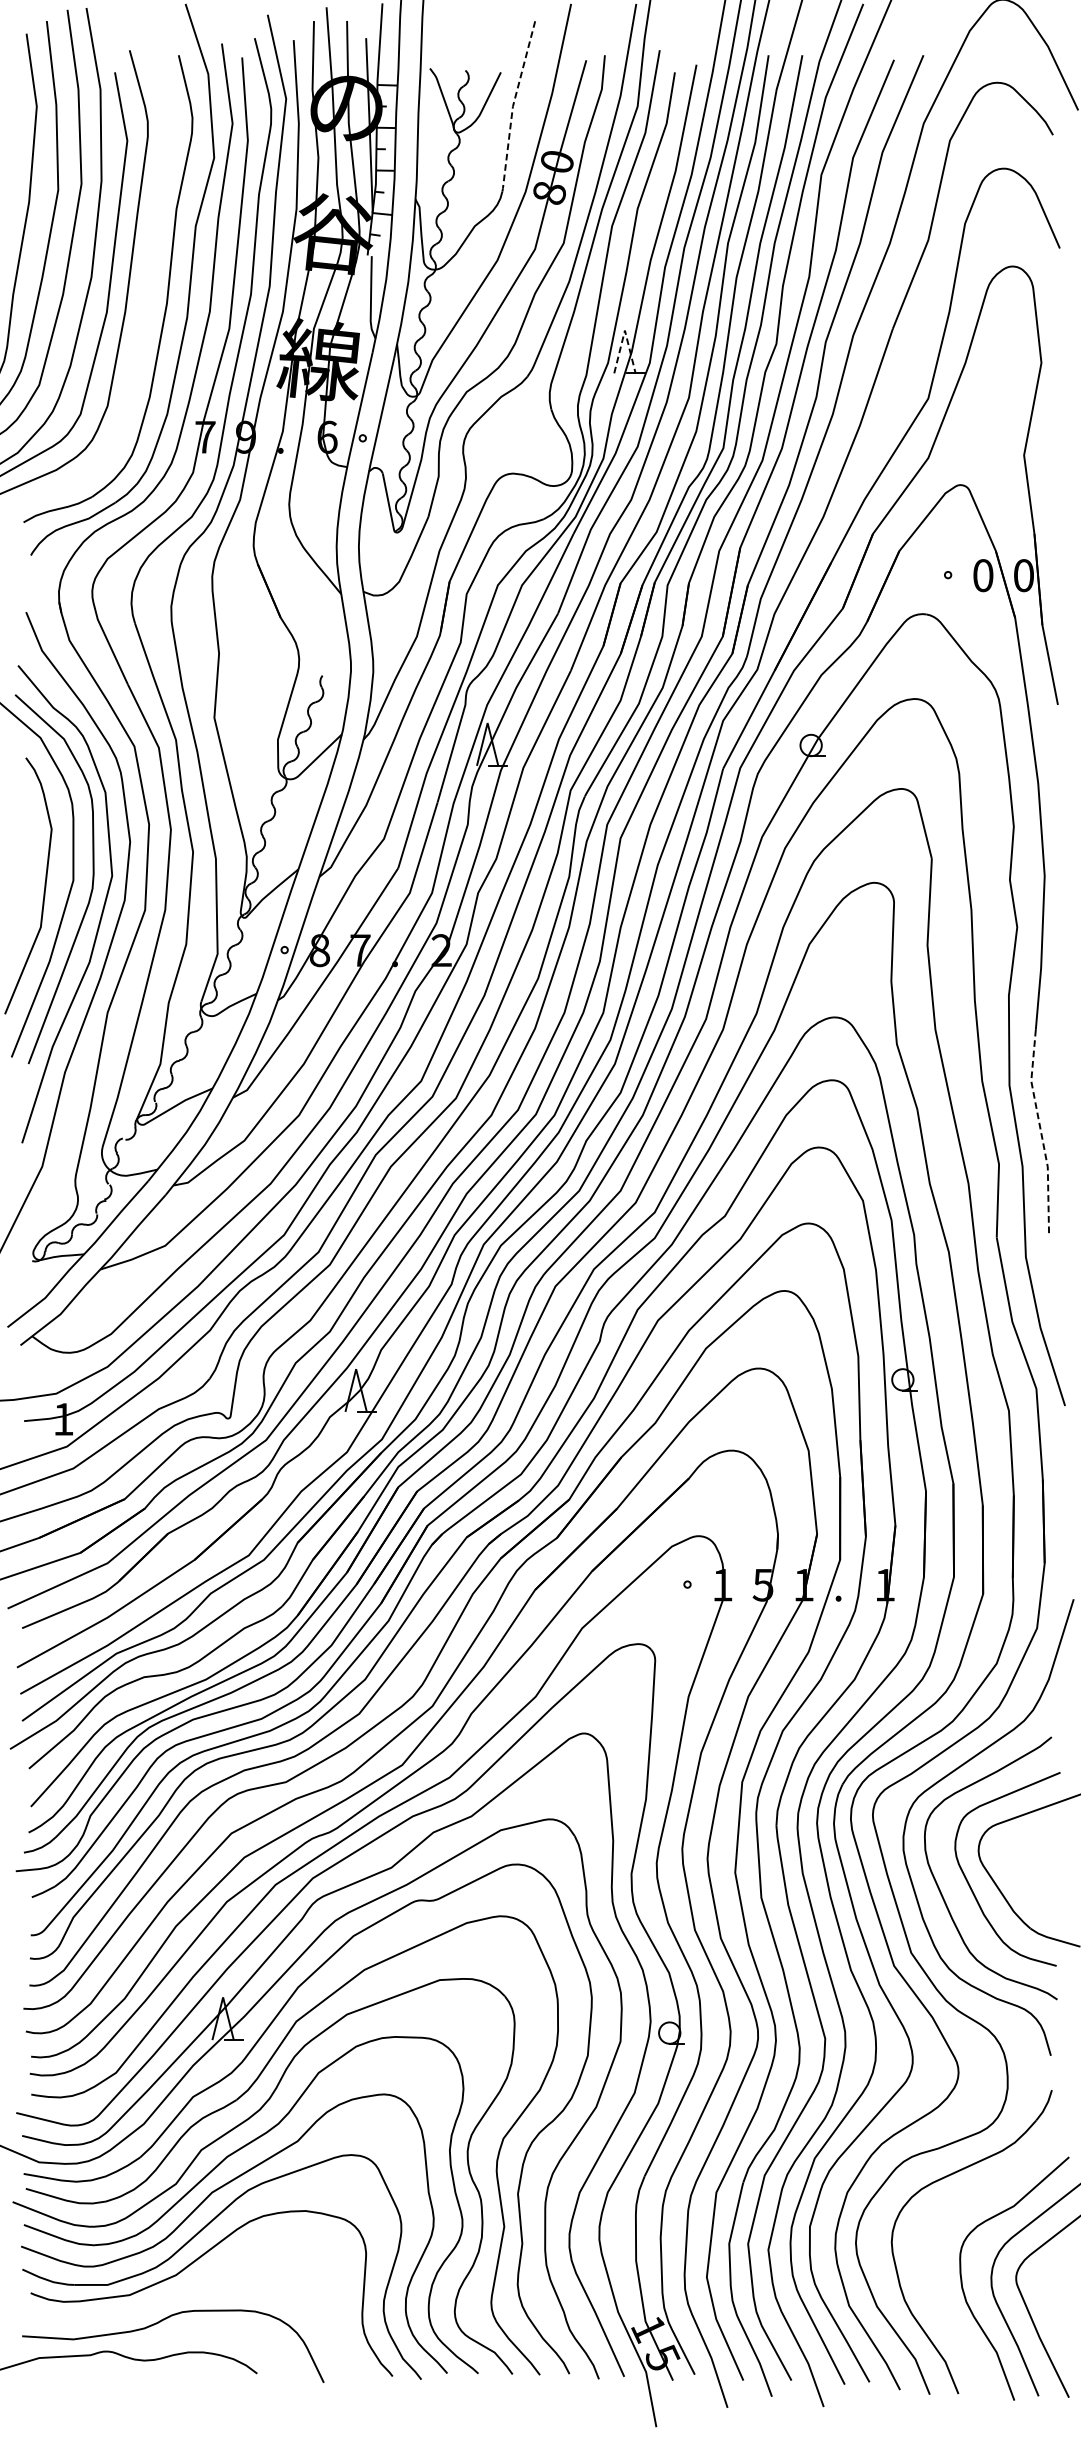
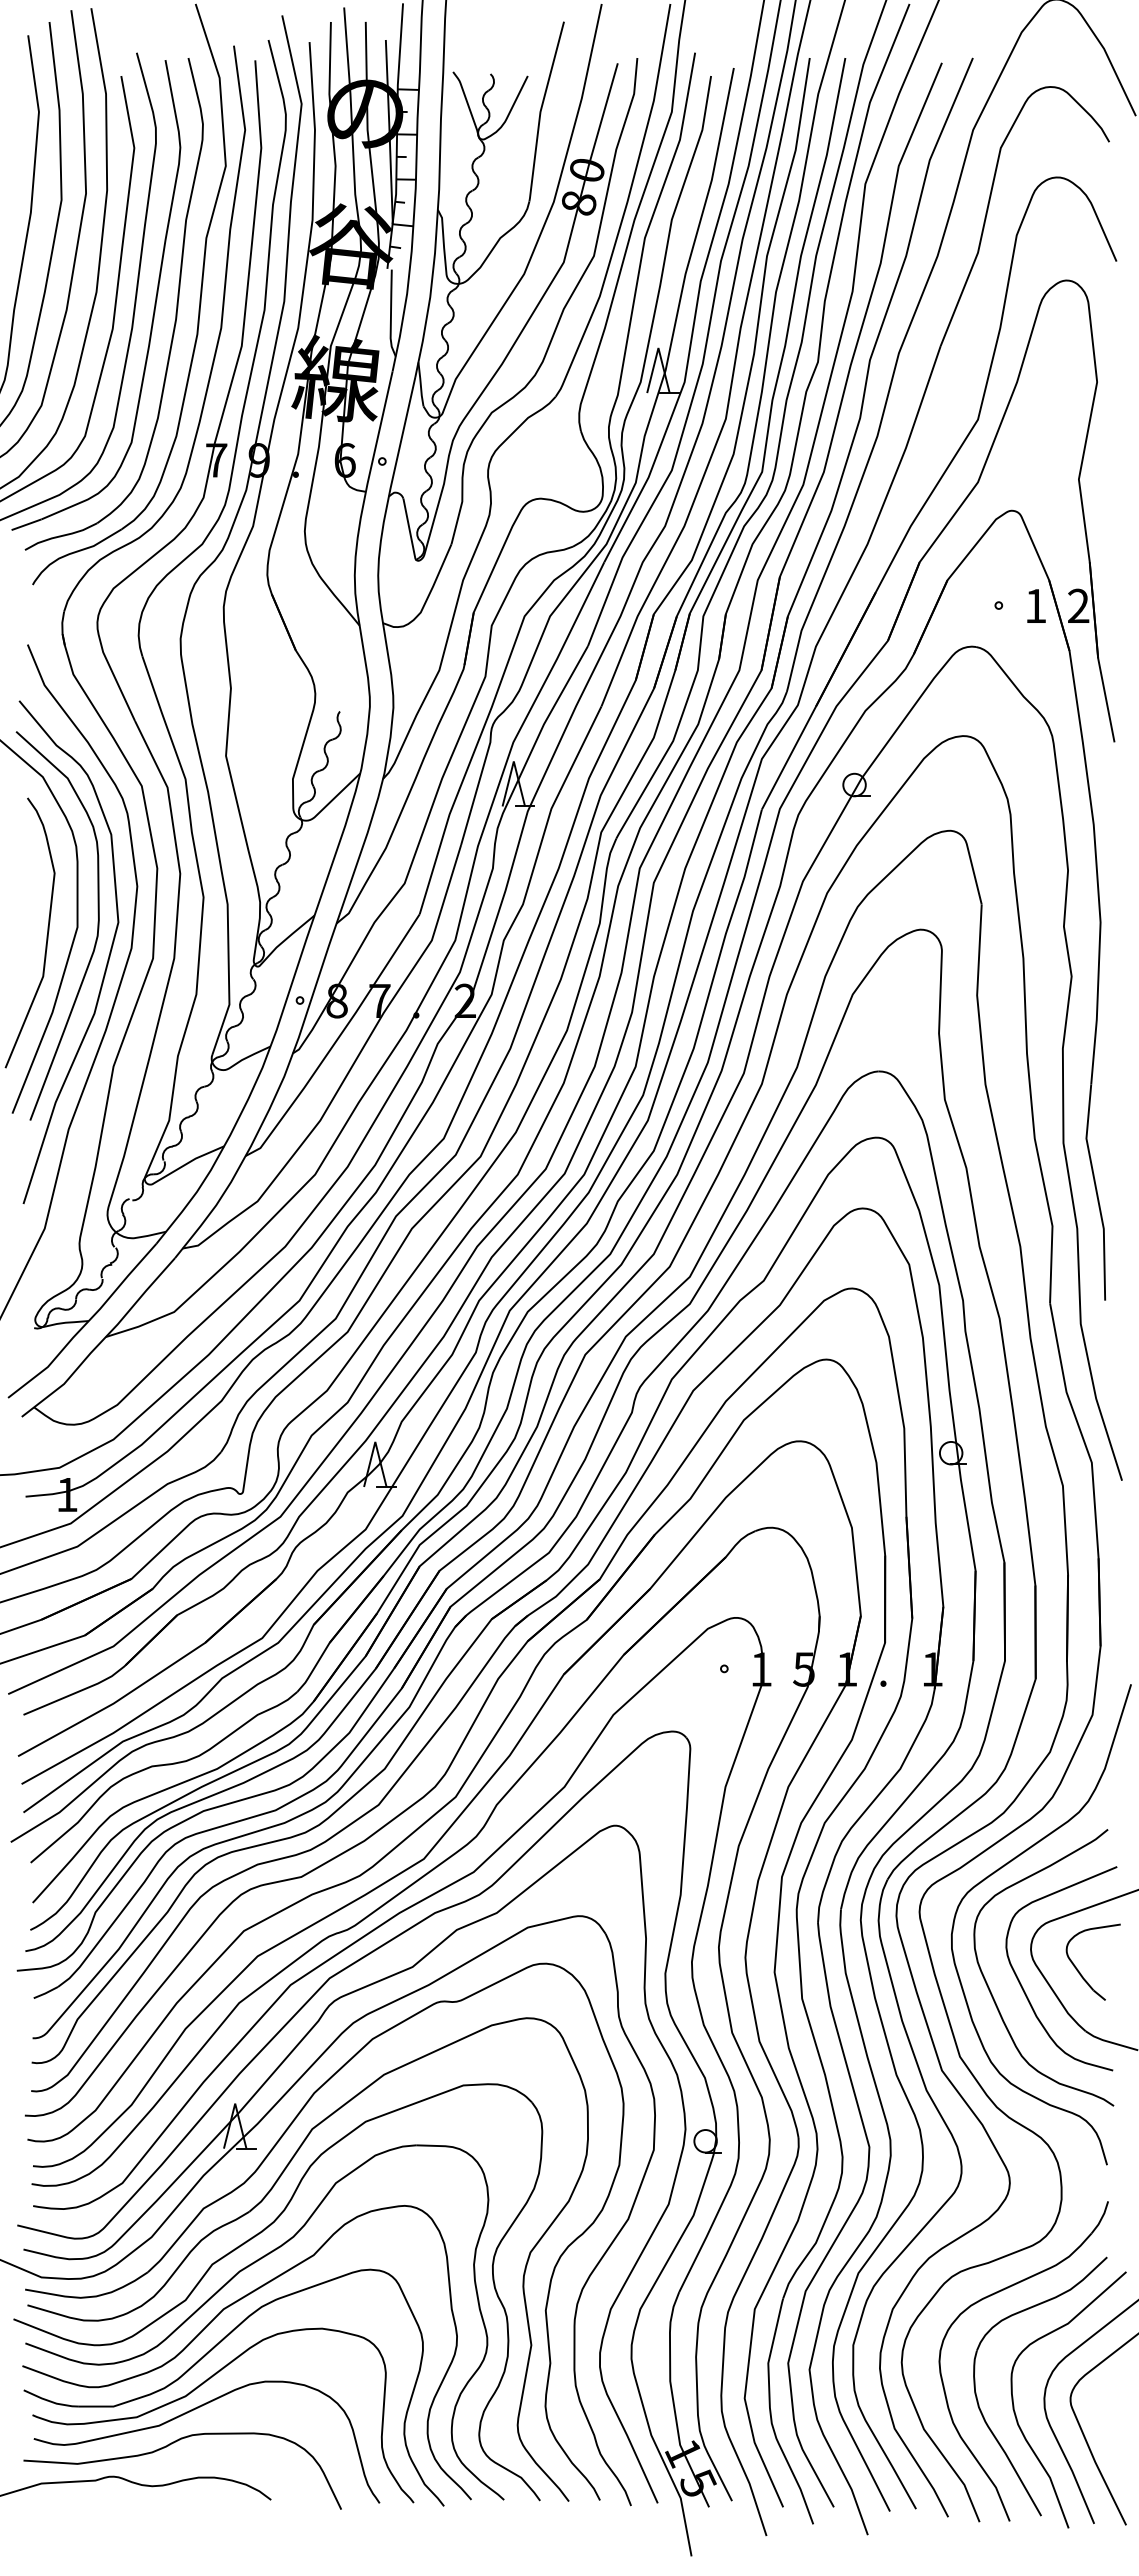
line: (512, 106) -> (540, 111), dashed -> solid
part: (146, 287) -> (154, 302), added
line: (624, 331) -> (658, 348), dashed -> solid
text: (982, 575) -> (1035, 605), 0 -> 1
text: (1023, 575) -> (1078, 605), 0 -> 2
line: (1040, 1132) -> (1096, 1192), dashed -> solid
part: (1023, 1870) -> (1078, 1969), added
curve: (184, 2288) -> (194, 2410), added
part: (933, 2292) -> (983, 2414), added

